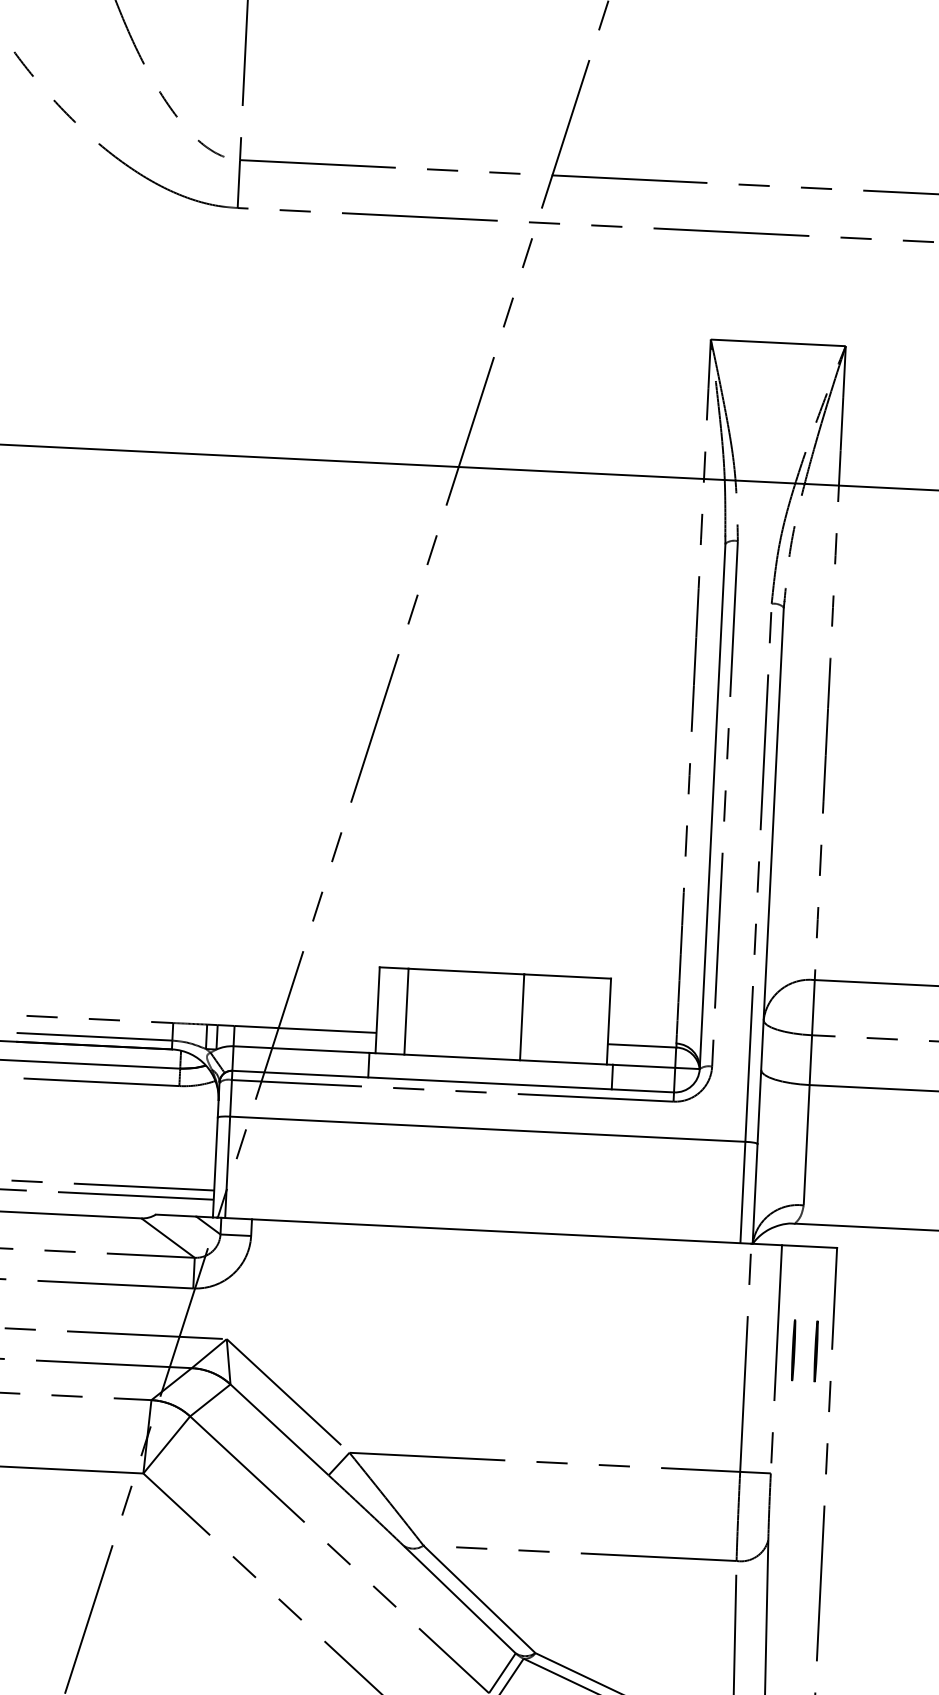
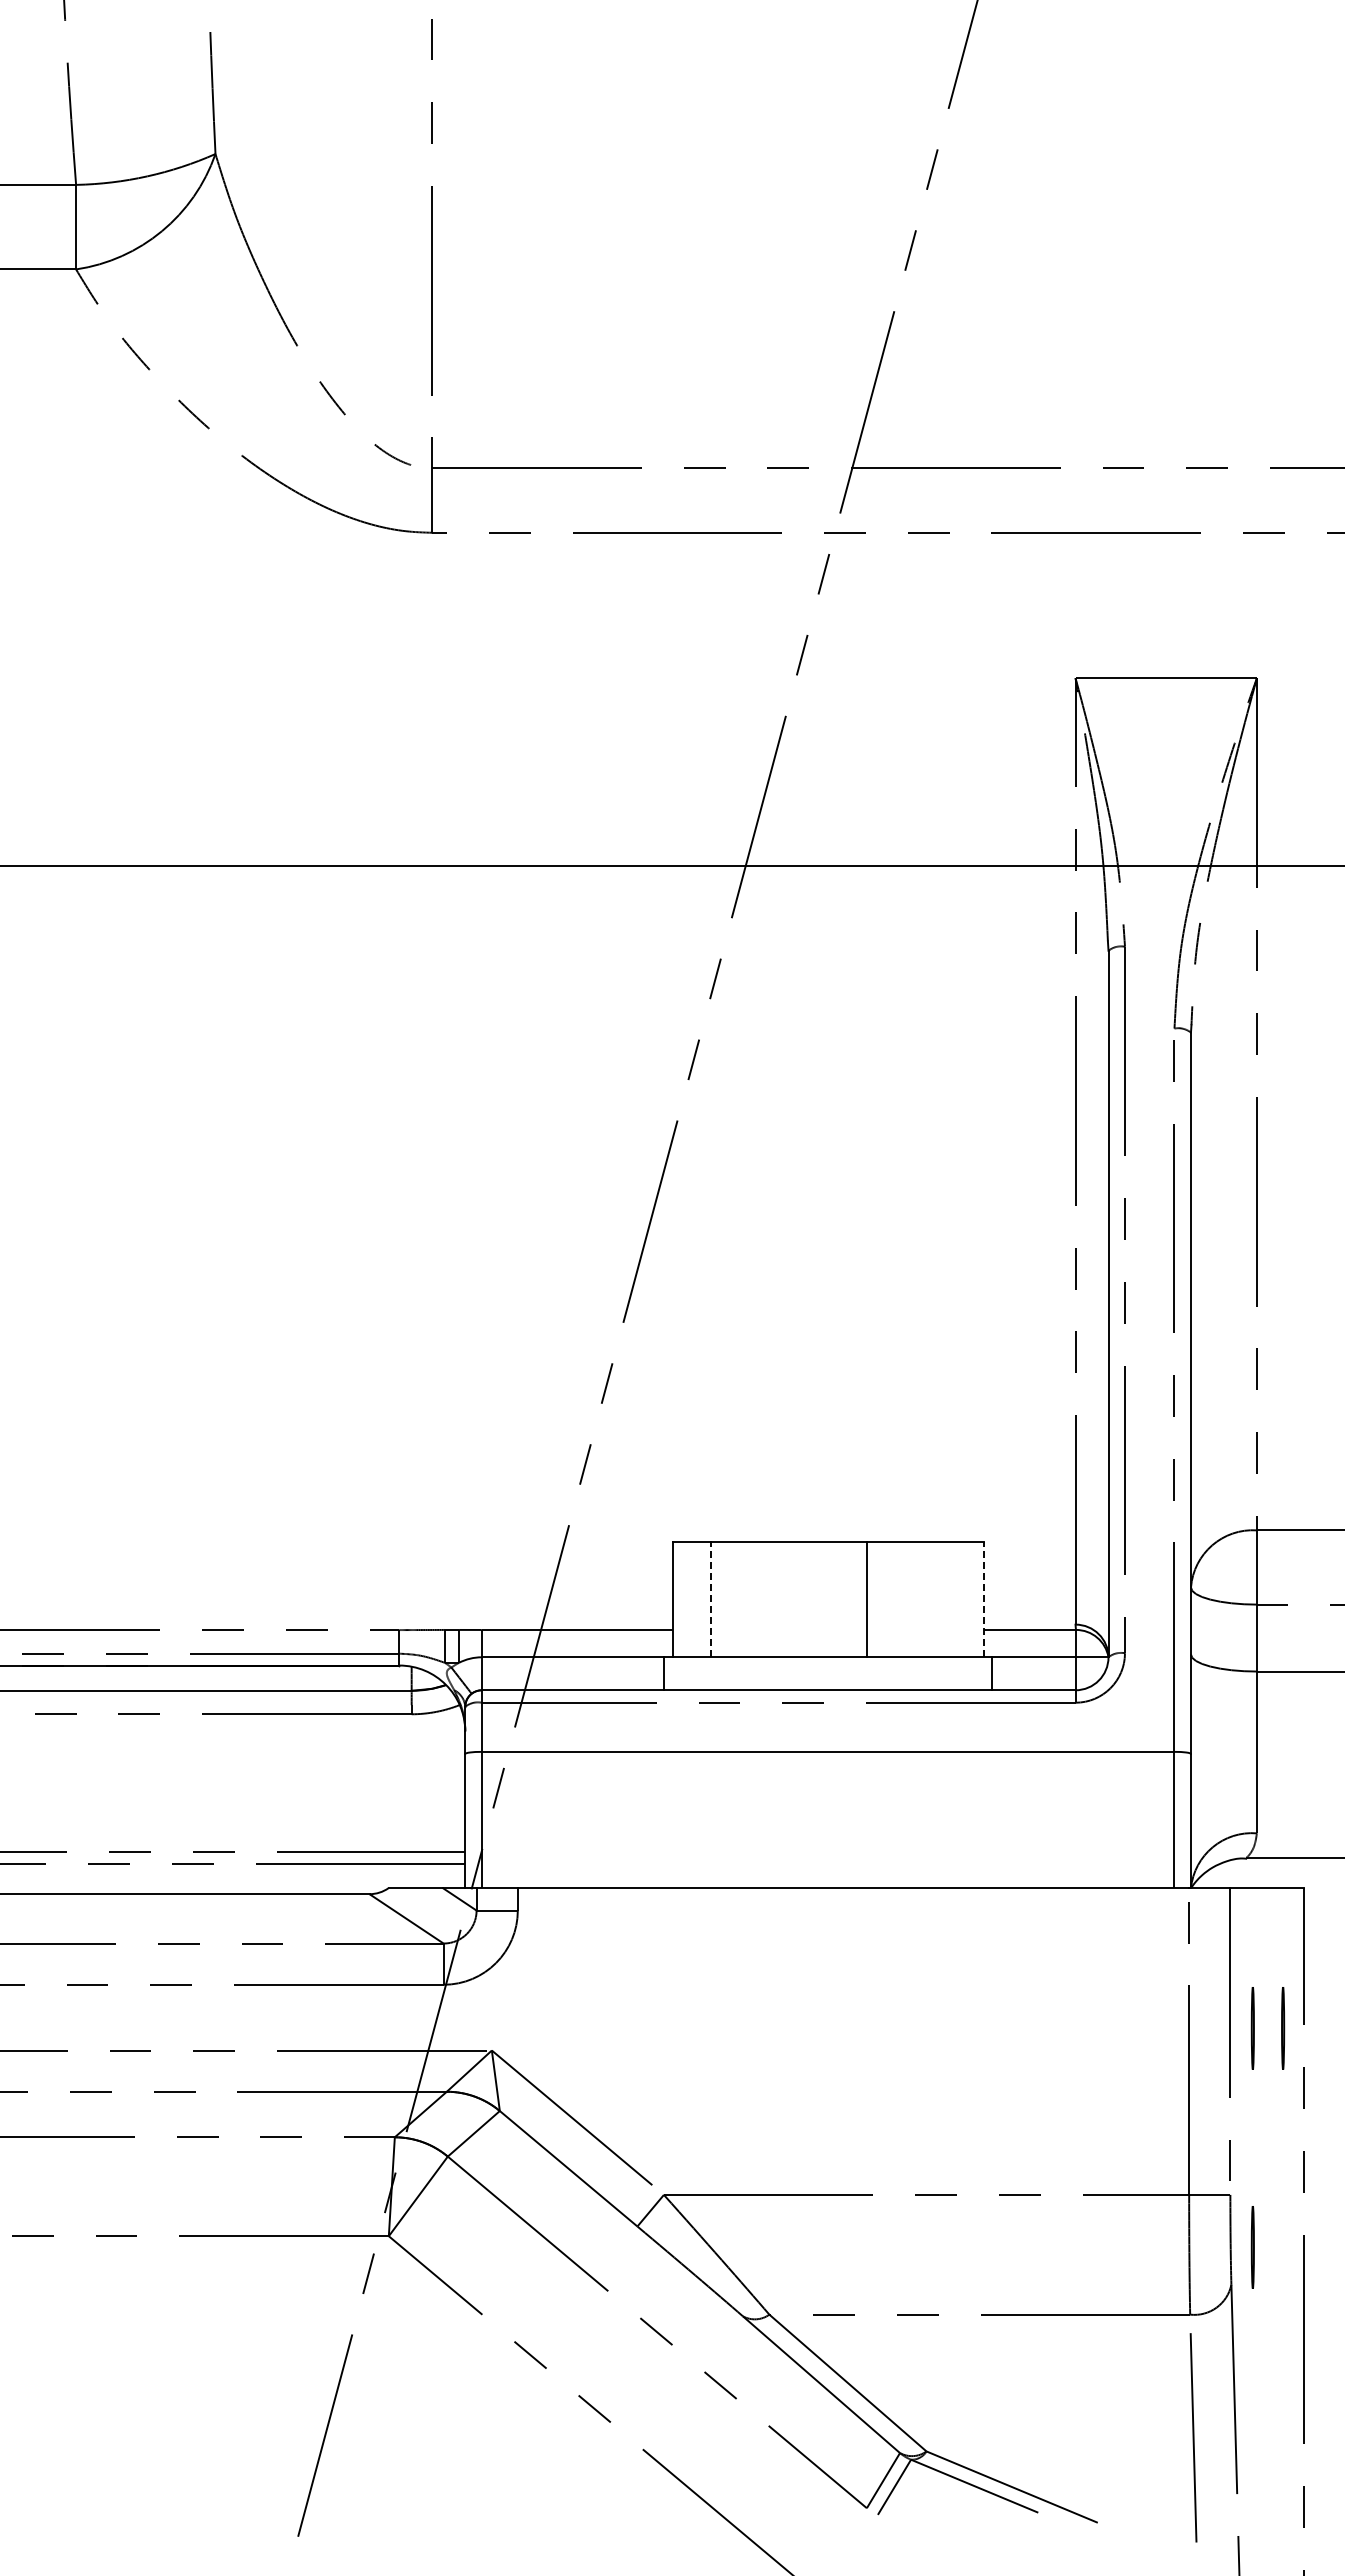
line: (406, 1011) -> (711, 1599), solid -> dashed
line: (608, 1021) -> (983, 1599), solid -> dashed
line: (785, 1513) -> (1252, 2247), added

